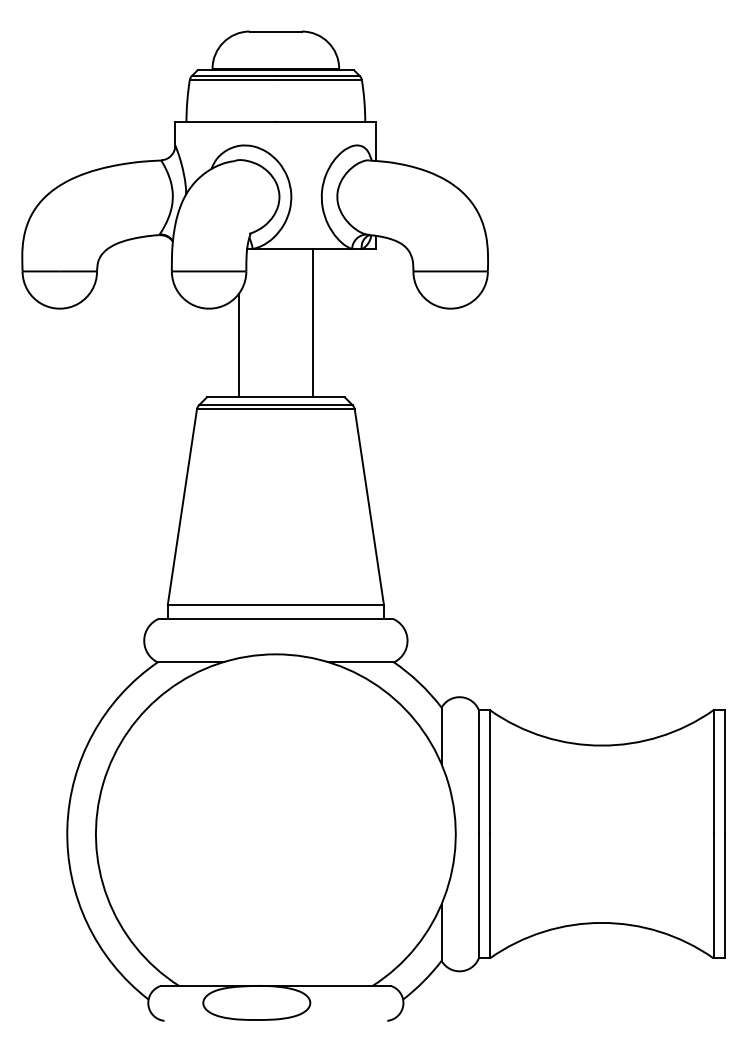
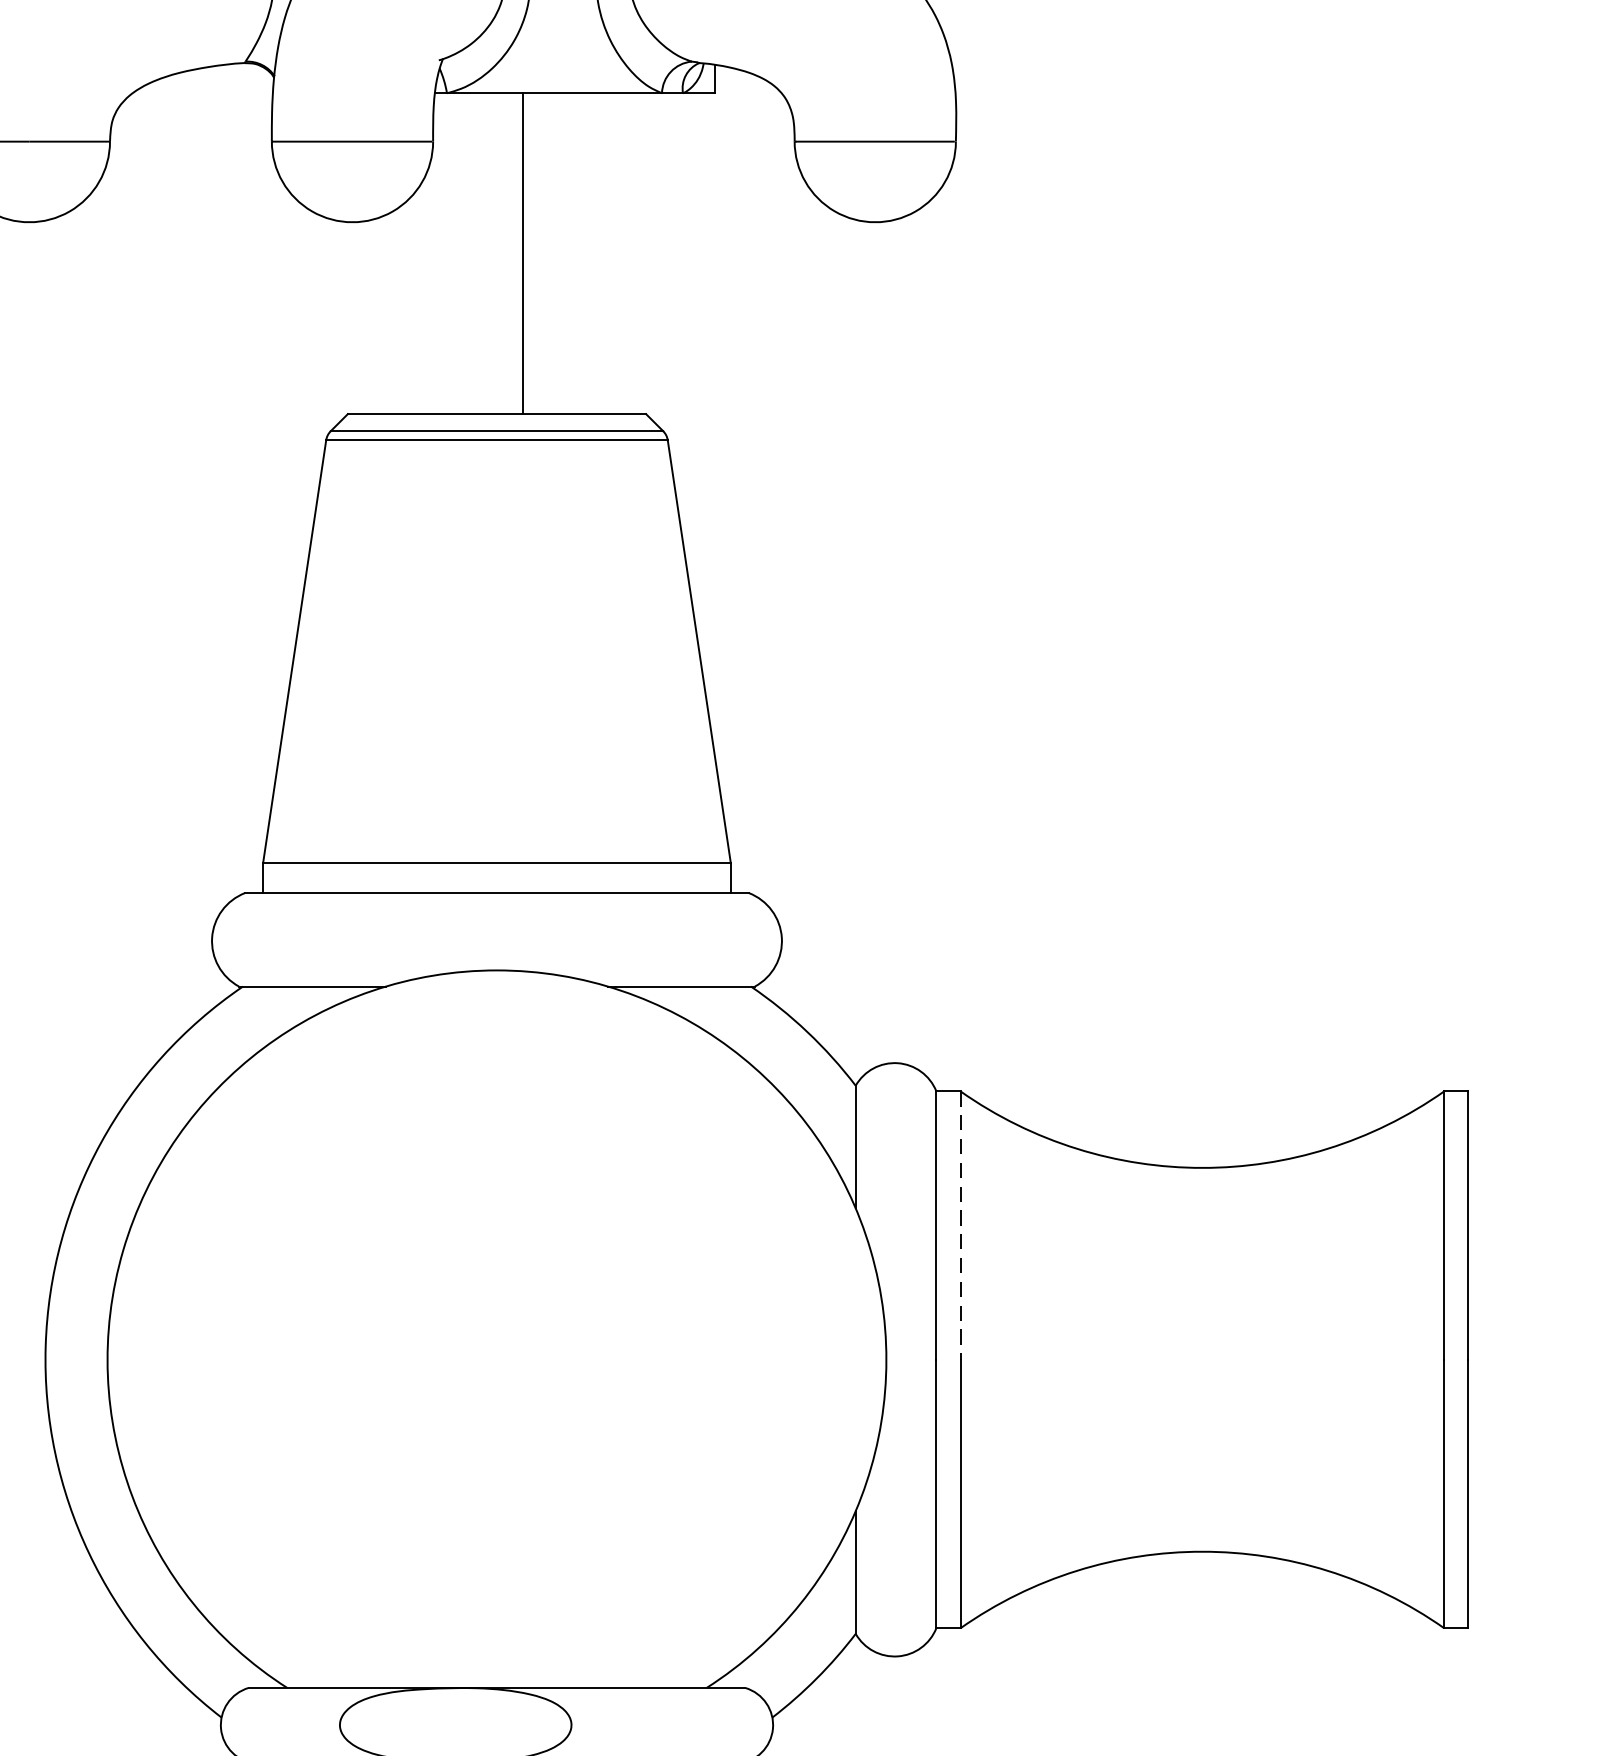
line: (313, 323) -> (524, 254), moved
line: (238, 345) -> (416, 301), removed
line: (490, 772) -> (961, 1226), solid -> dashed

